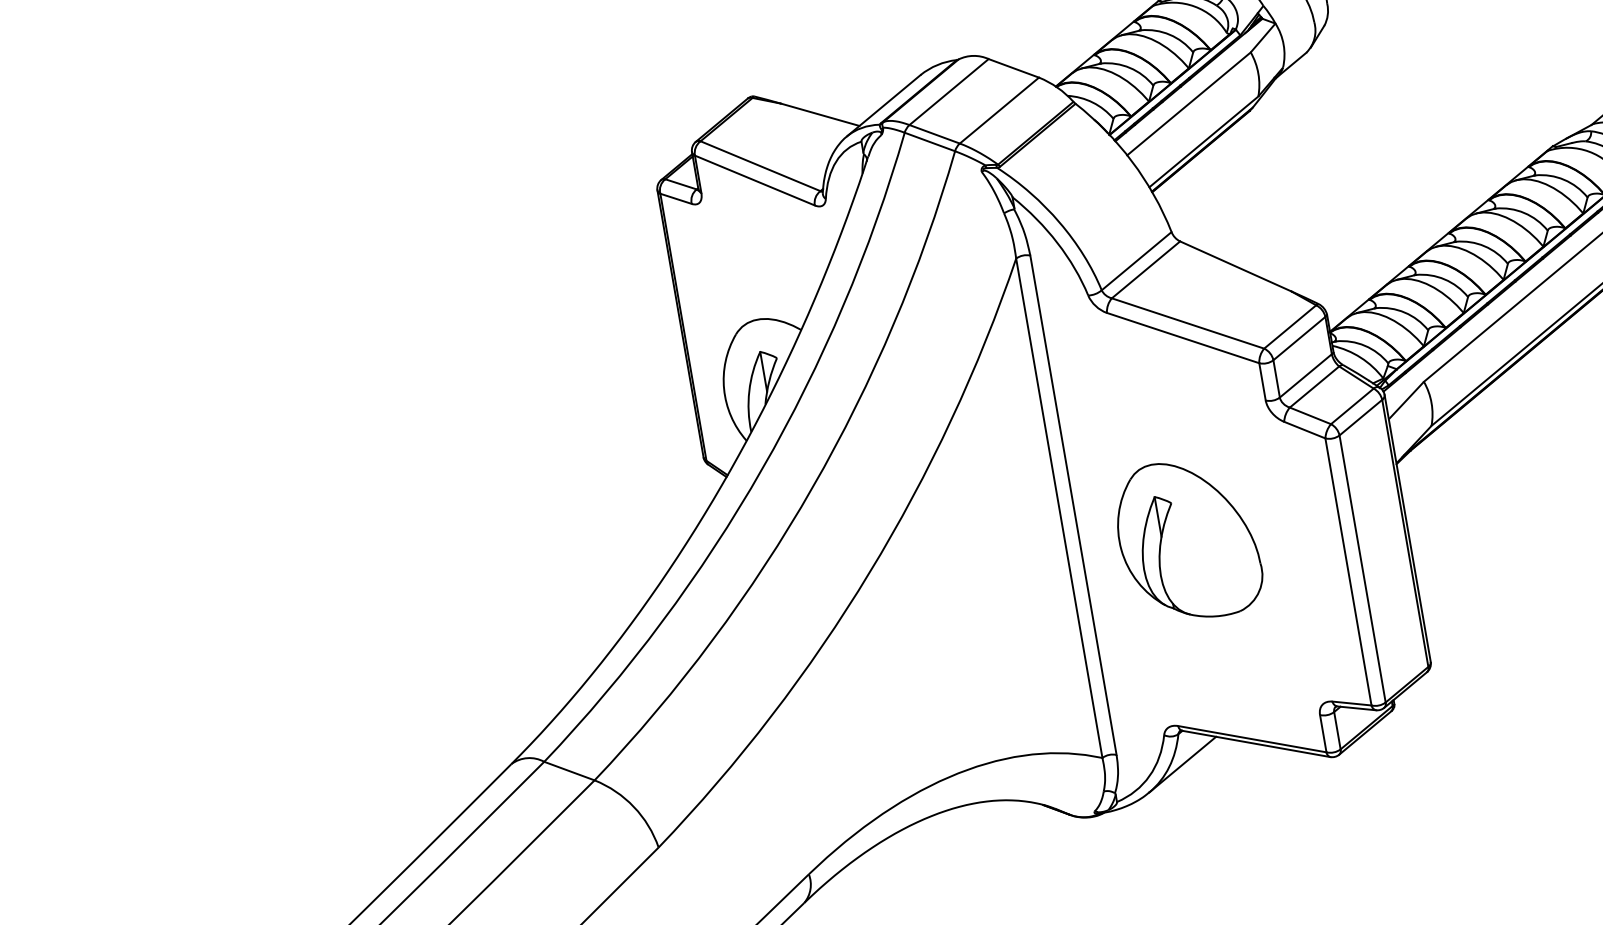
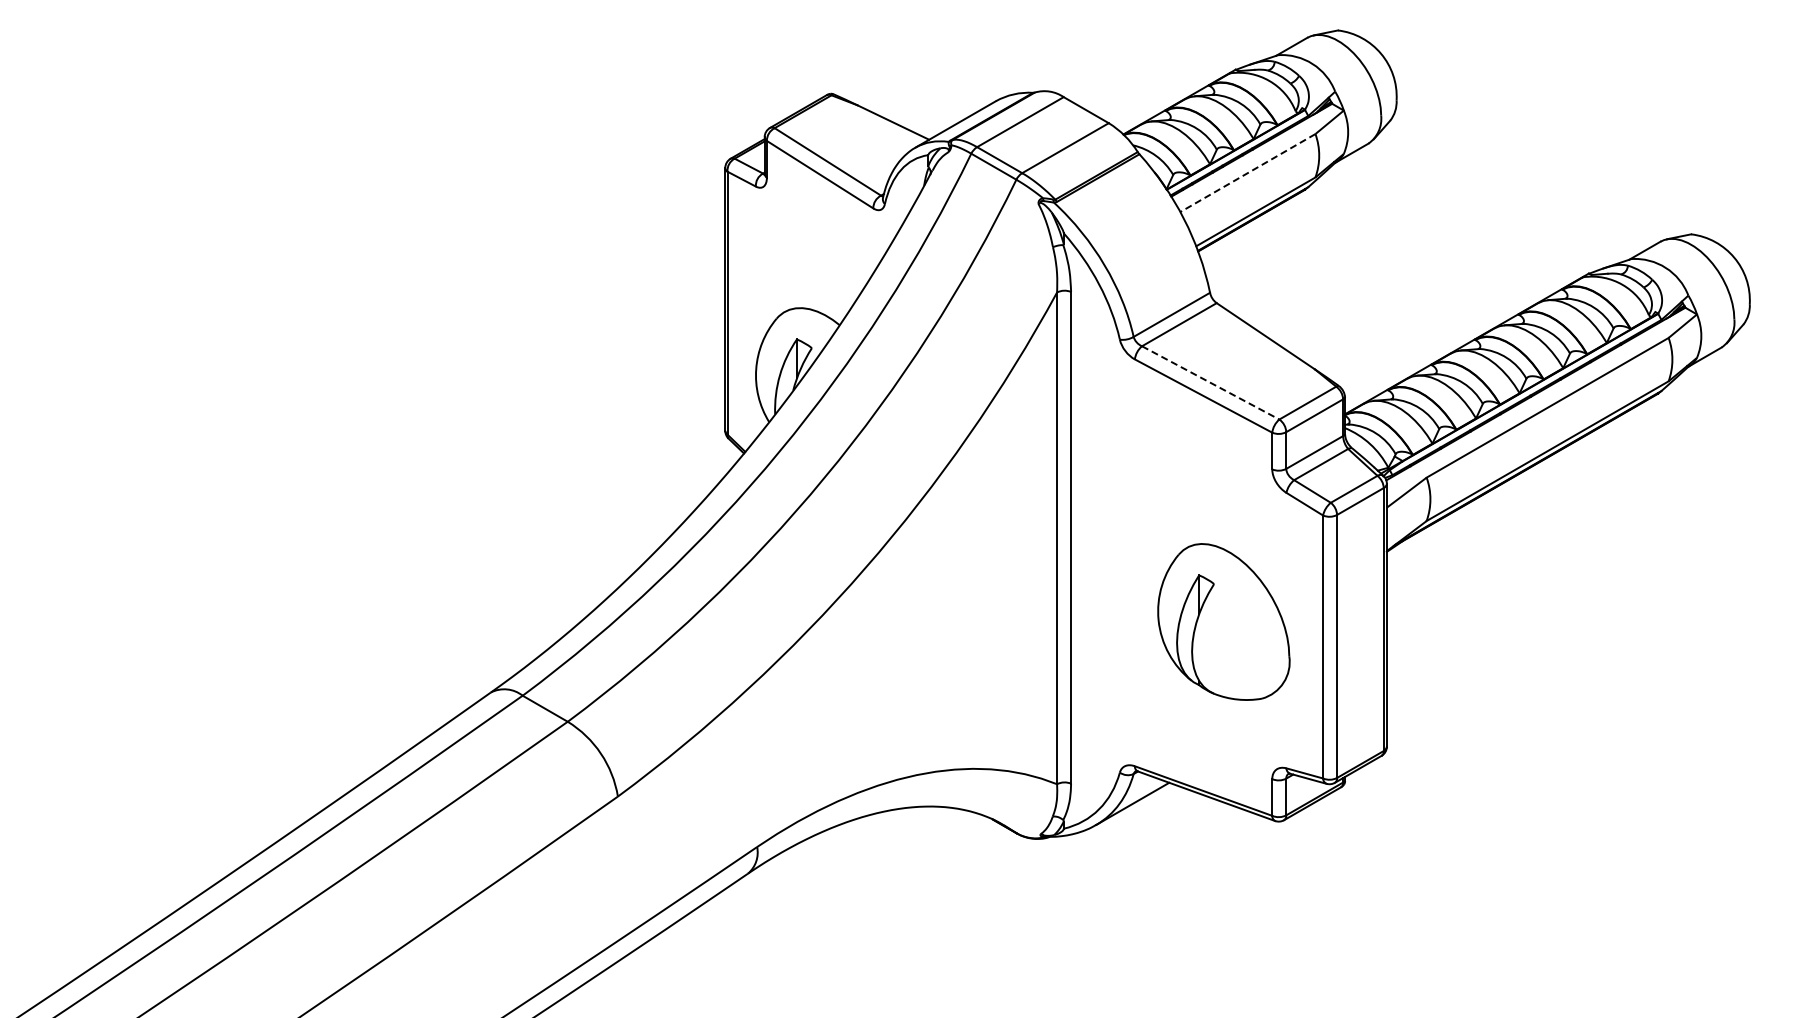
line: (1188, 104) -> (1247, 173), solid -> dashed
line: (1187, 323) -> (1210, 382), solid -> dashed
part: (1187, 539) -> (1223, 621), moved

